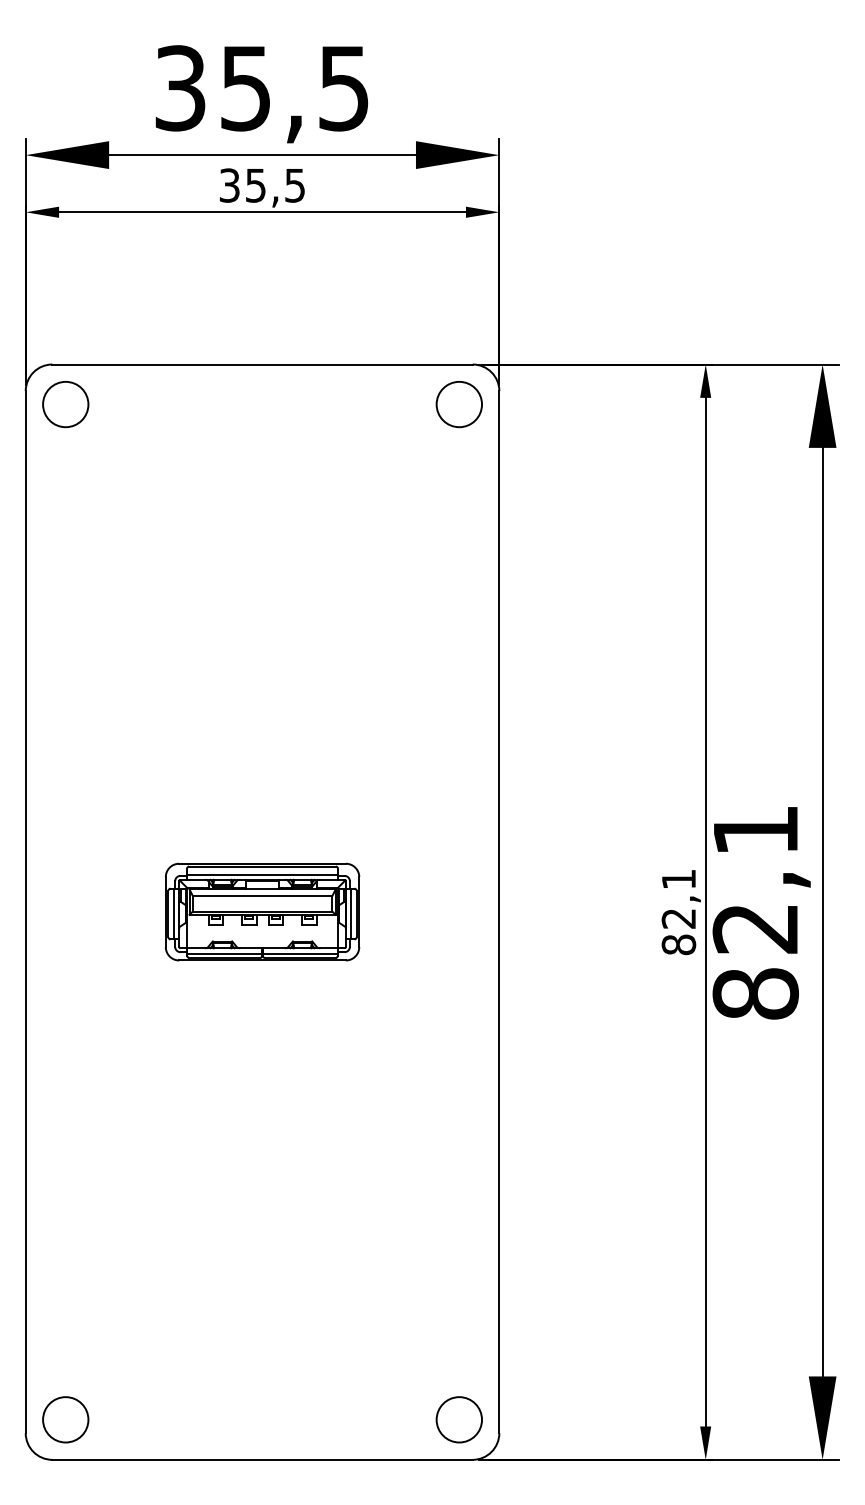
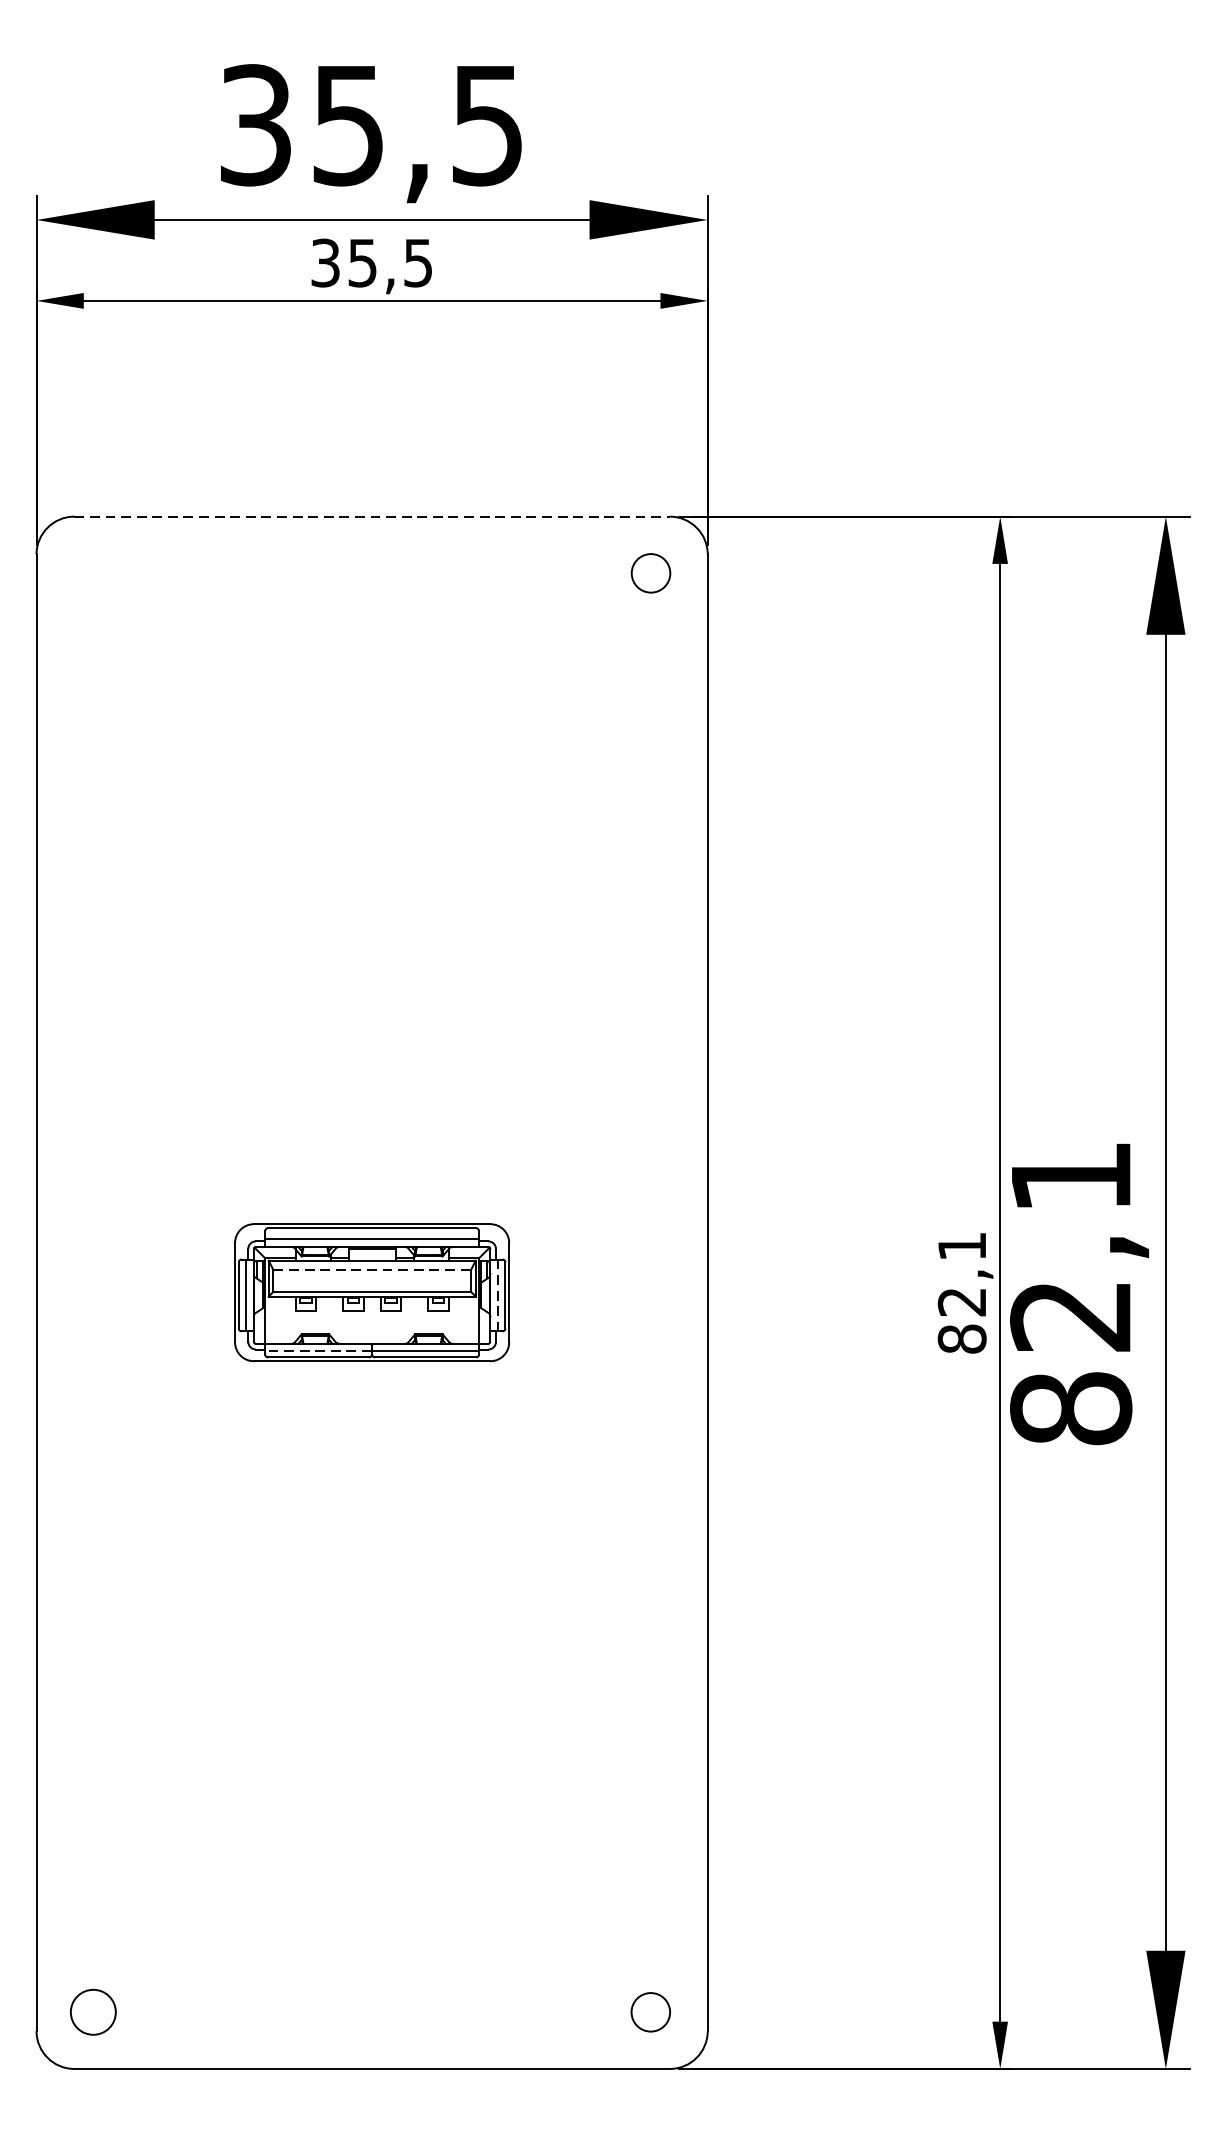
line: (263, 364) -> (373, 516), solid -> dashed
circle: (65, 404) -> (92, 573), removed
circle: (459, 404) -> (651, 573), size x0.6
line: (262, 896) -> (372, 1270), solid -> dashed
line: (351, 914) -> (498, 1296), solid -> dashed
line: (224, 953) -> (318, 1351), solid -> dashed
circle: (65, 1419) -> (92, 2011), size x0.7
circle: (458, 1419) -> (649, 2011), size x0.6

